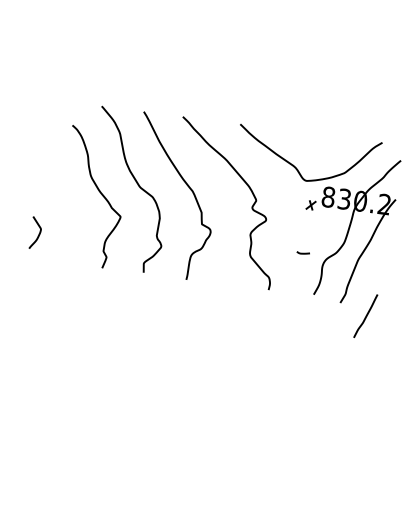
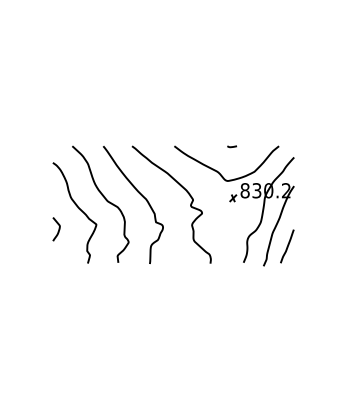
curve: (38, 233) -> (58, 229), moved
curve: (302, 252) -> (231, 146), moved
line: (366, 316) -> (287, 246), moved

